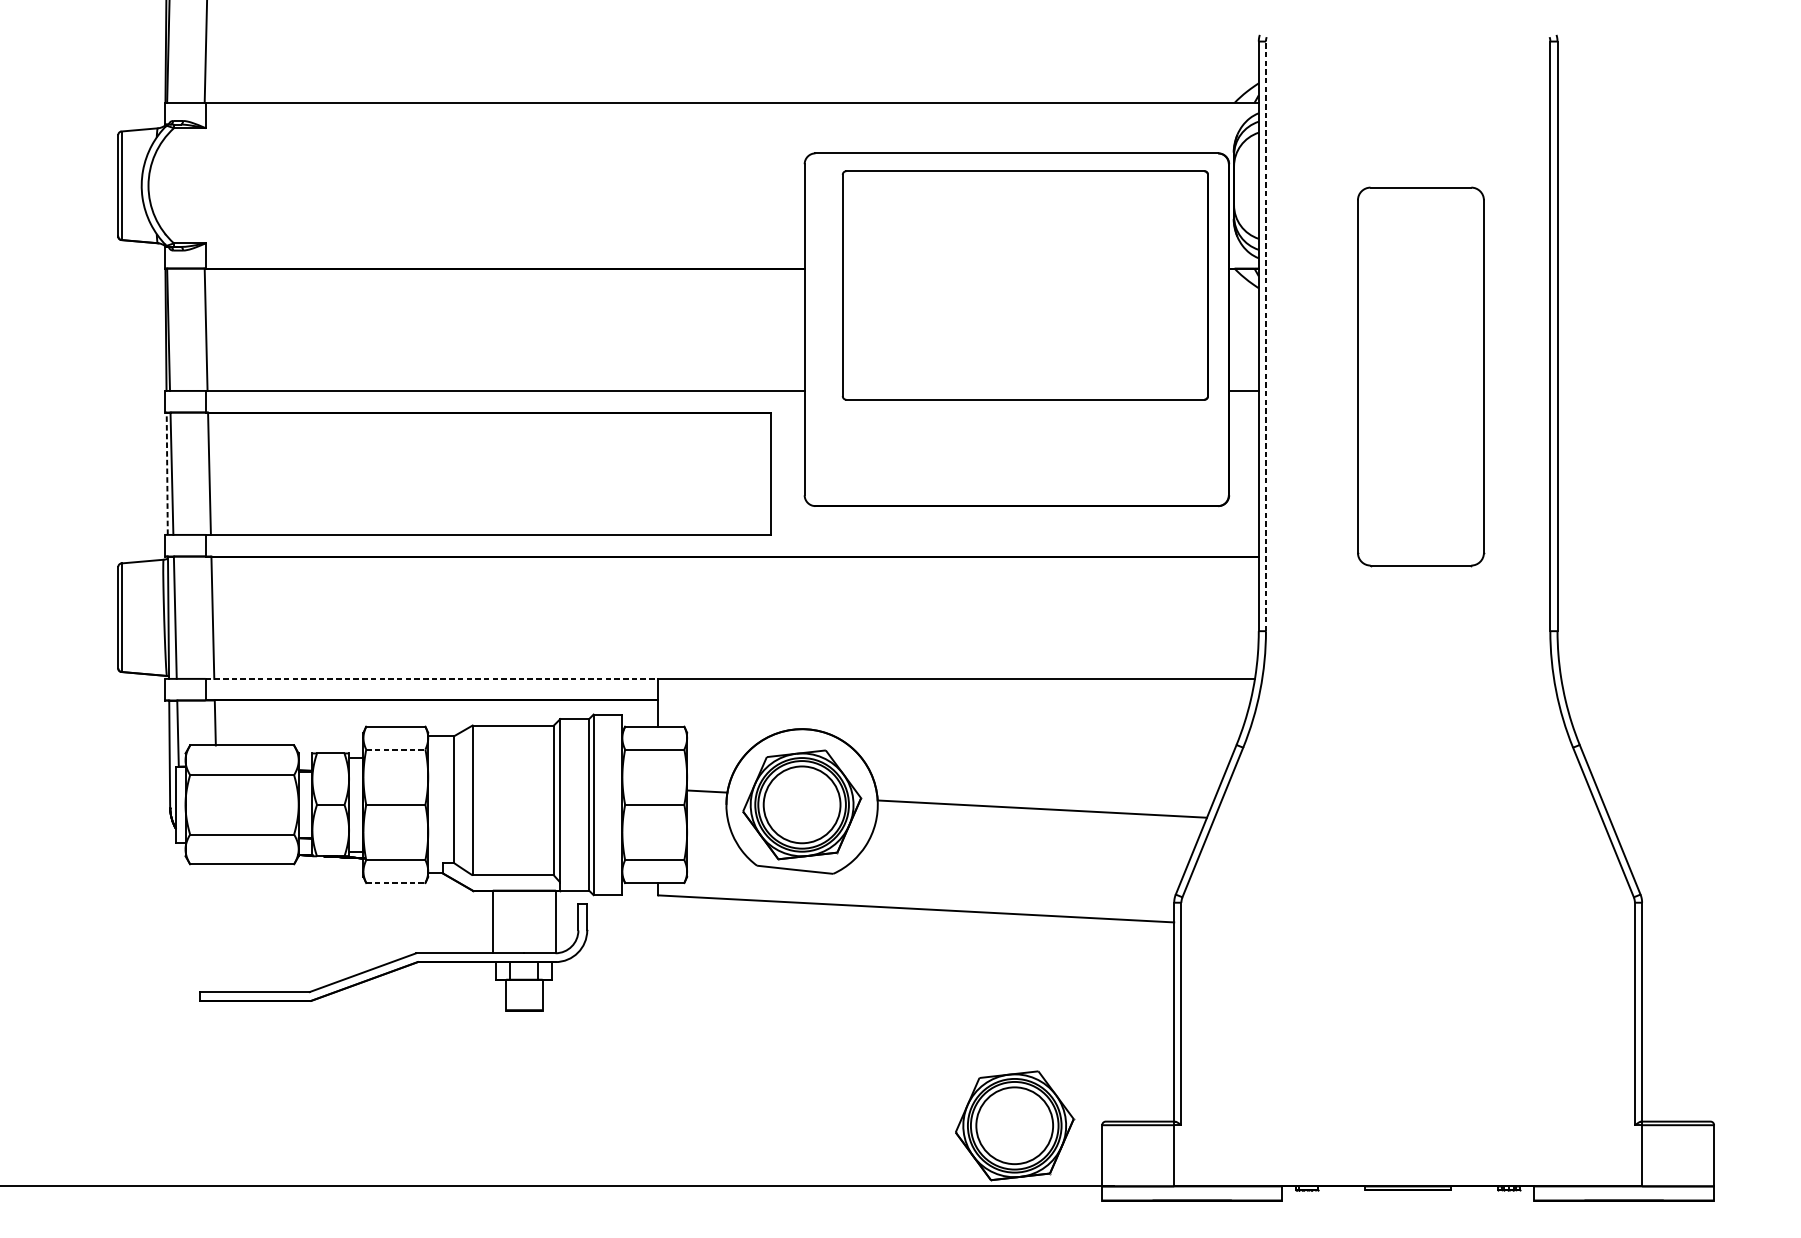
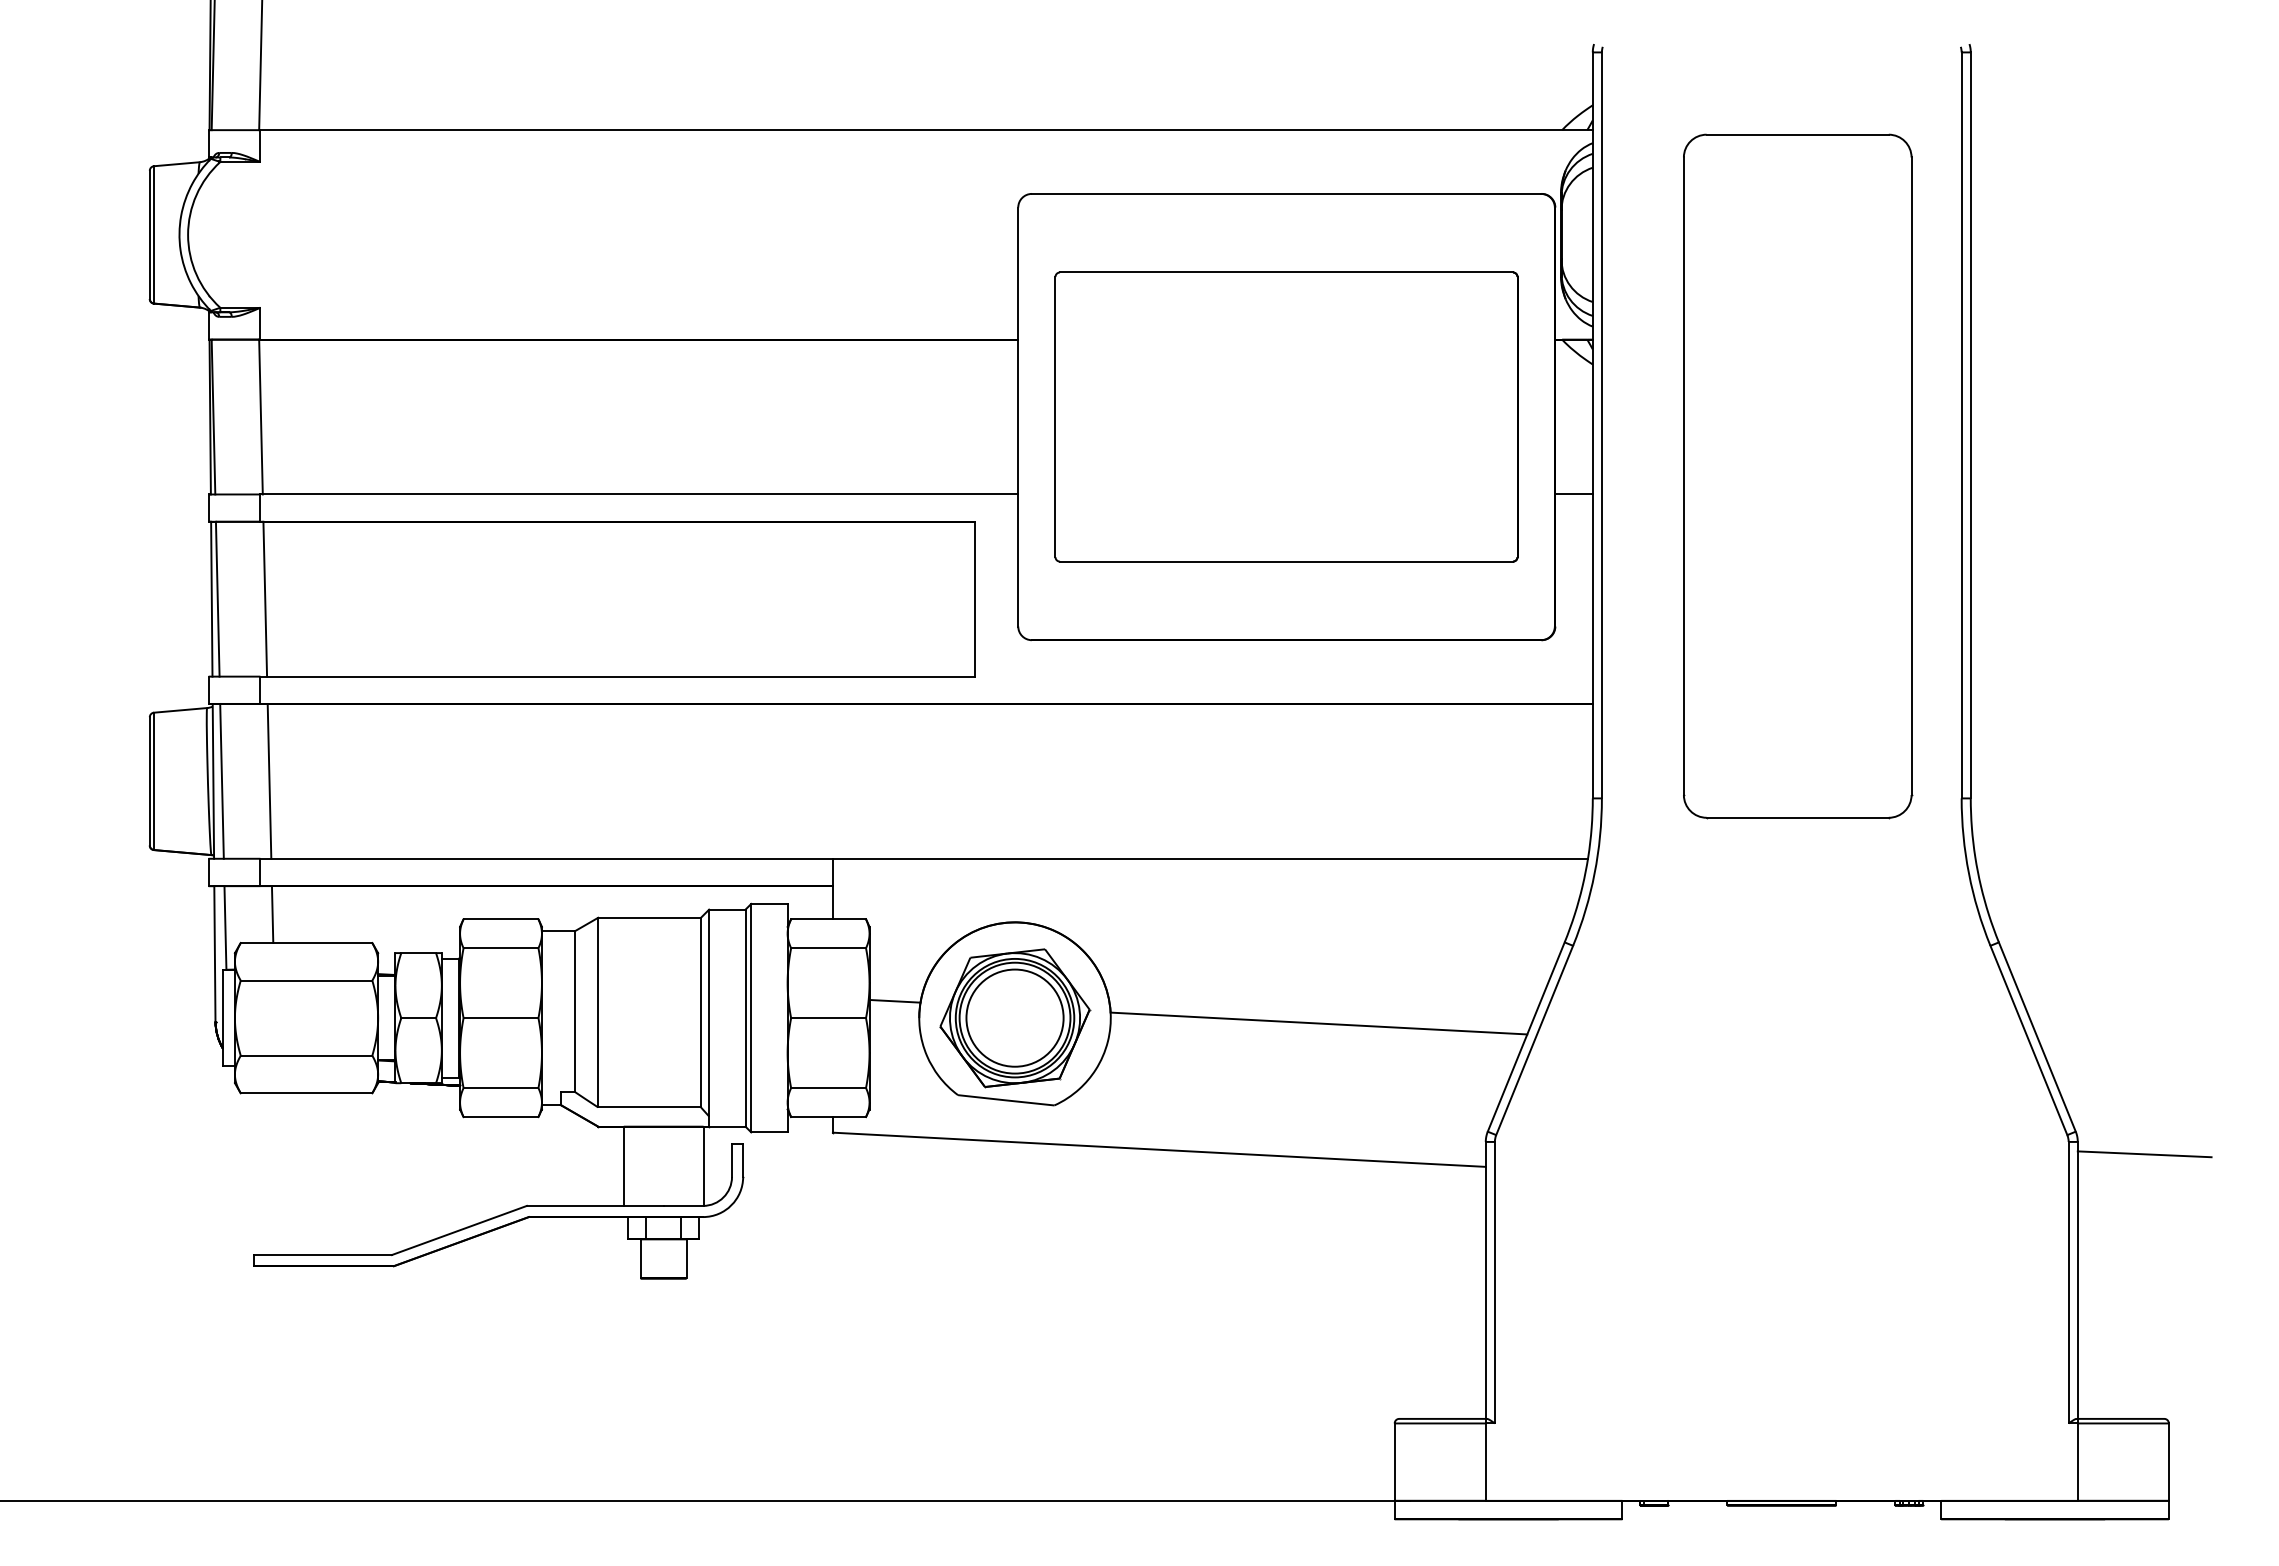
part: (1025, 285) -> (1286, 416), moved
line: (1265, 336) -> (1601, 425), dashed -> solid
part: (1421, 376) -> (1798, 476), size x1.43
line: (167, 473) -> (211, 598), dashed -> solid
line: (432, 678) -> (547, 858), dashed -> solid
line: (396, 749) -> (501, 948), dashed -> solid
line: (396, 883) -> (501, 1117), dashed -> solid
line: (1694, 912) -> (2144, 1154), added
part: (1015, 1126) -> (1284, 1424), removed

